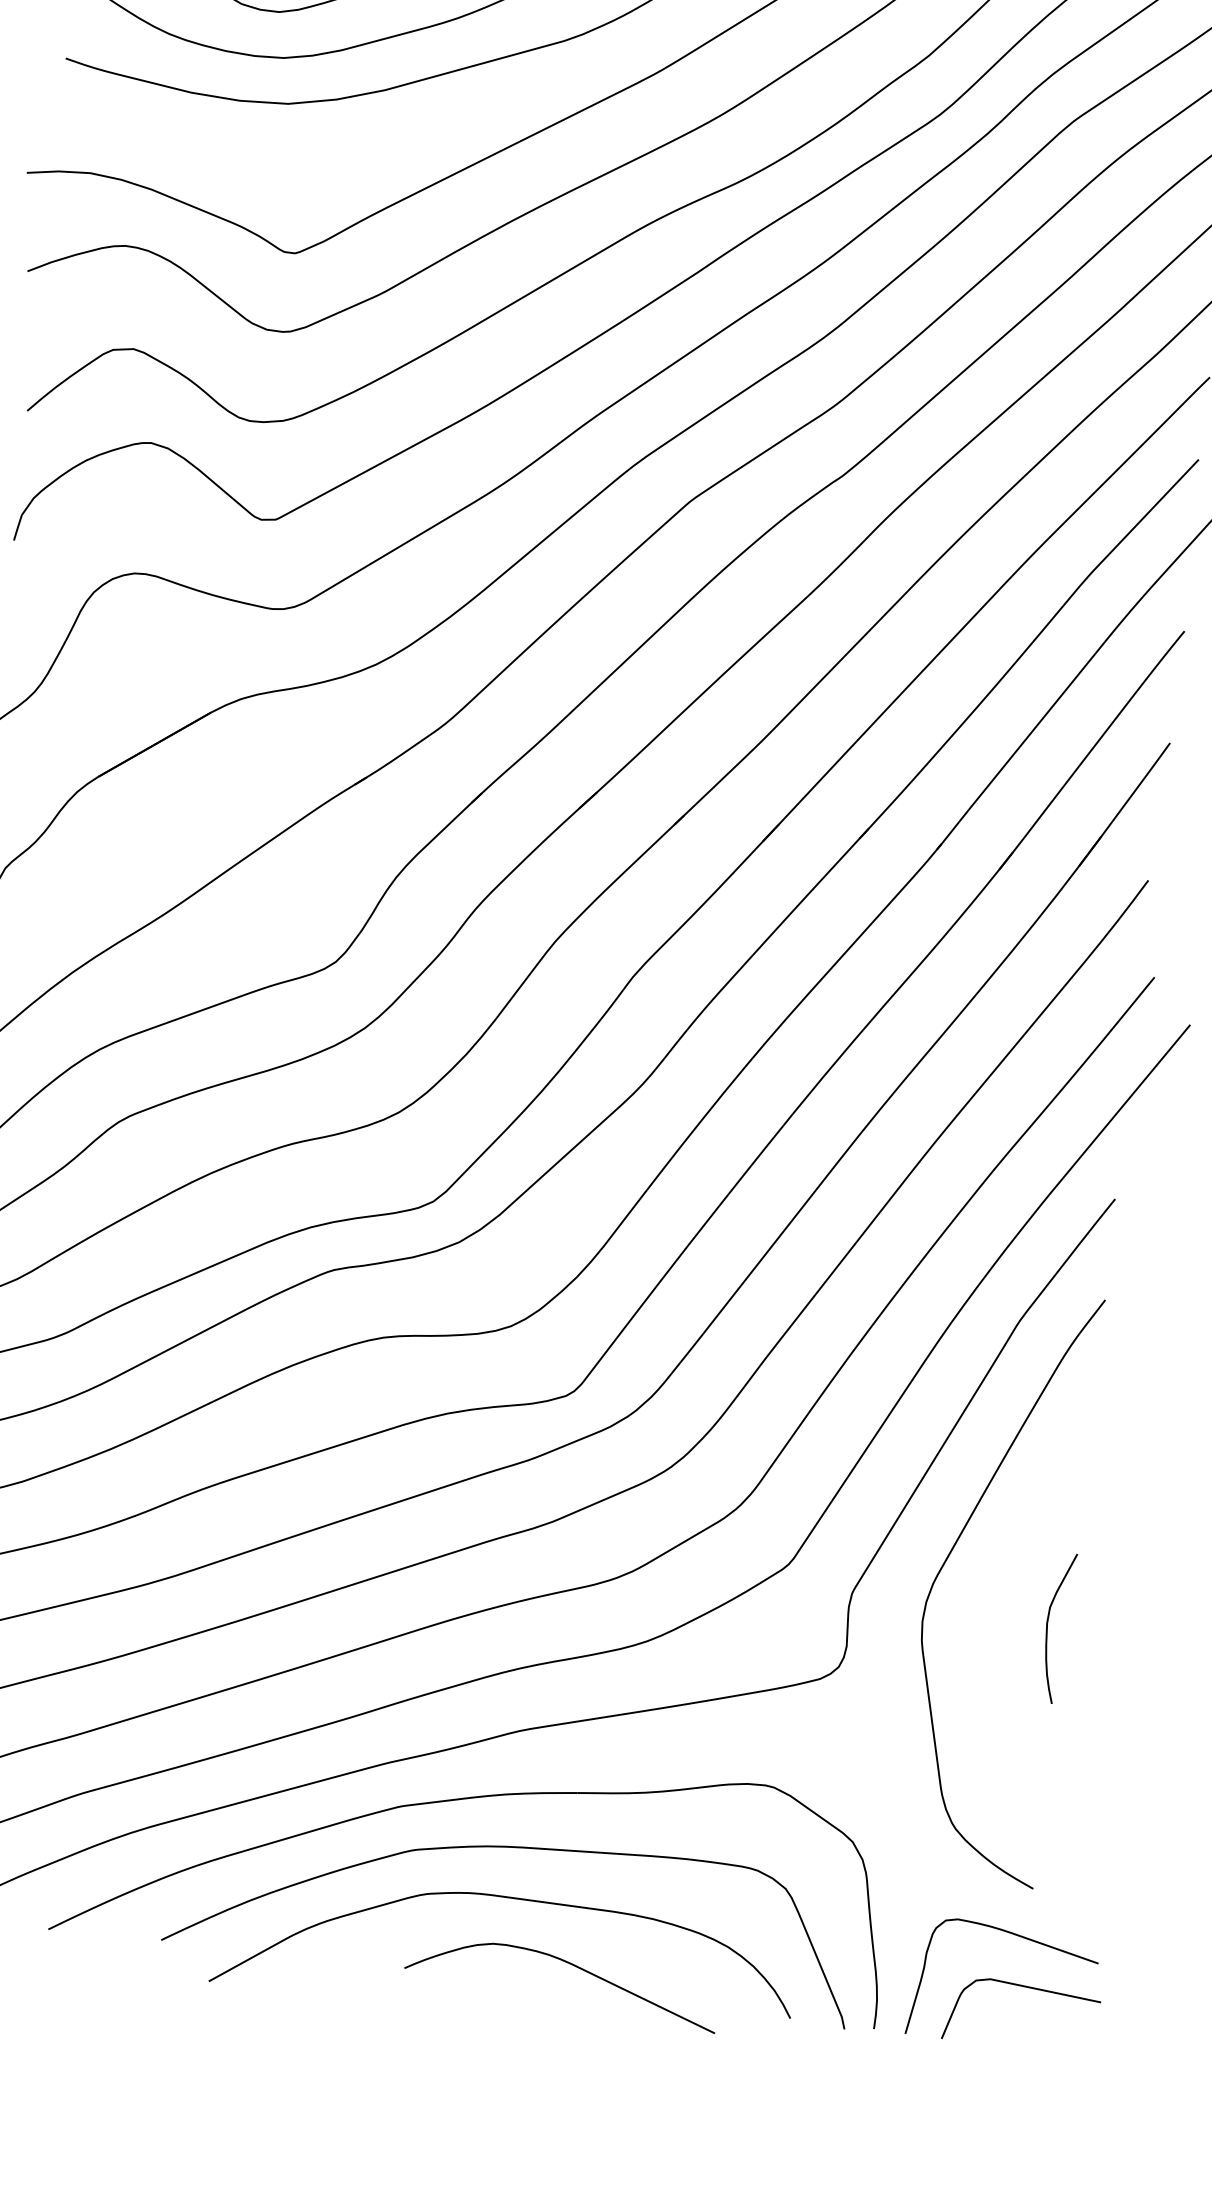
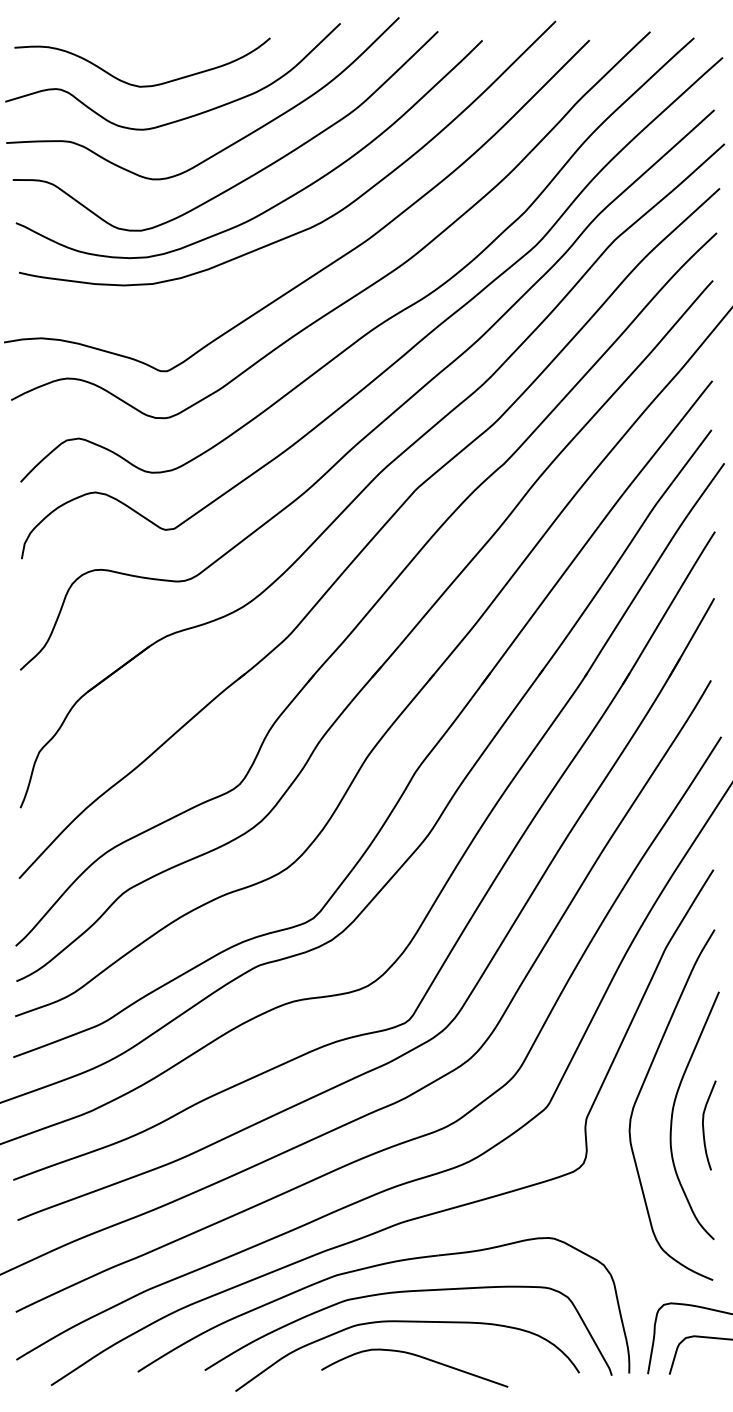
curve: (999, 1602) -> (673, 1114), added
curve: (566, 1964) -> (416, 1356), moved

